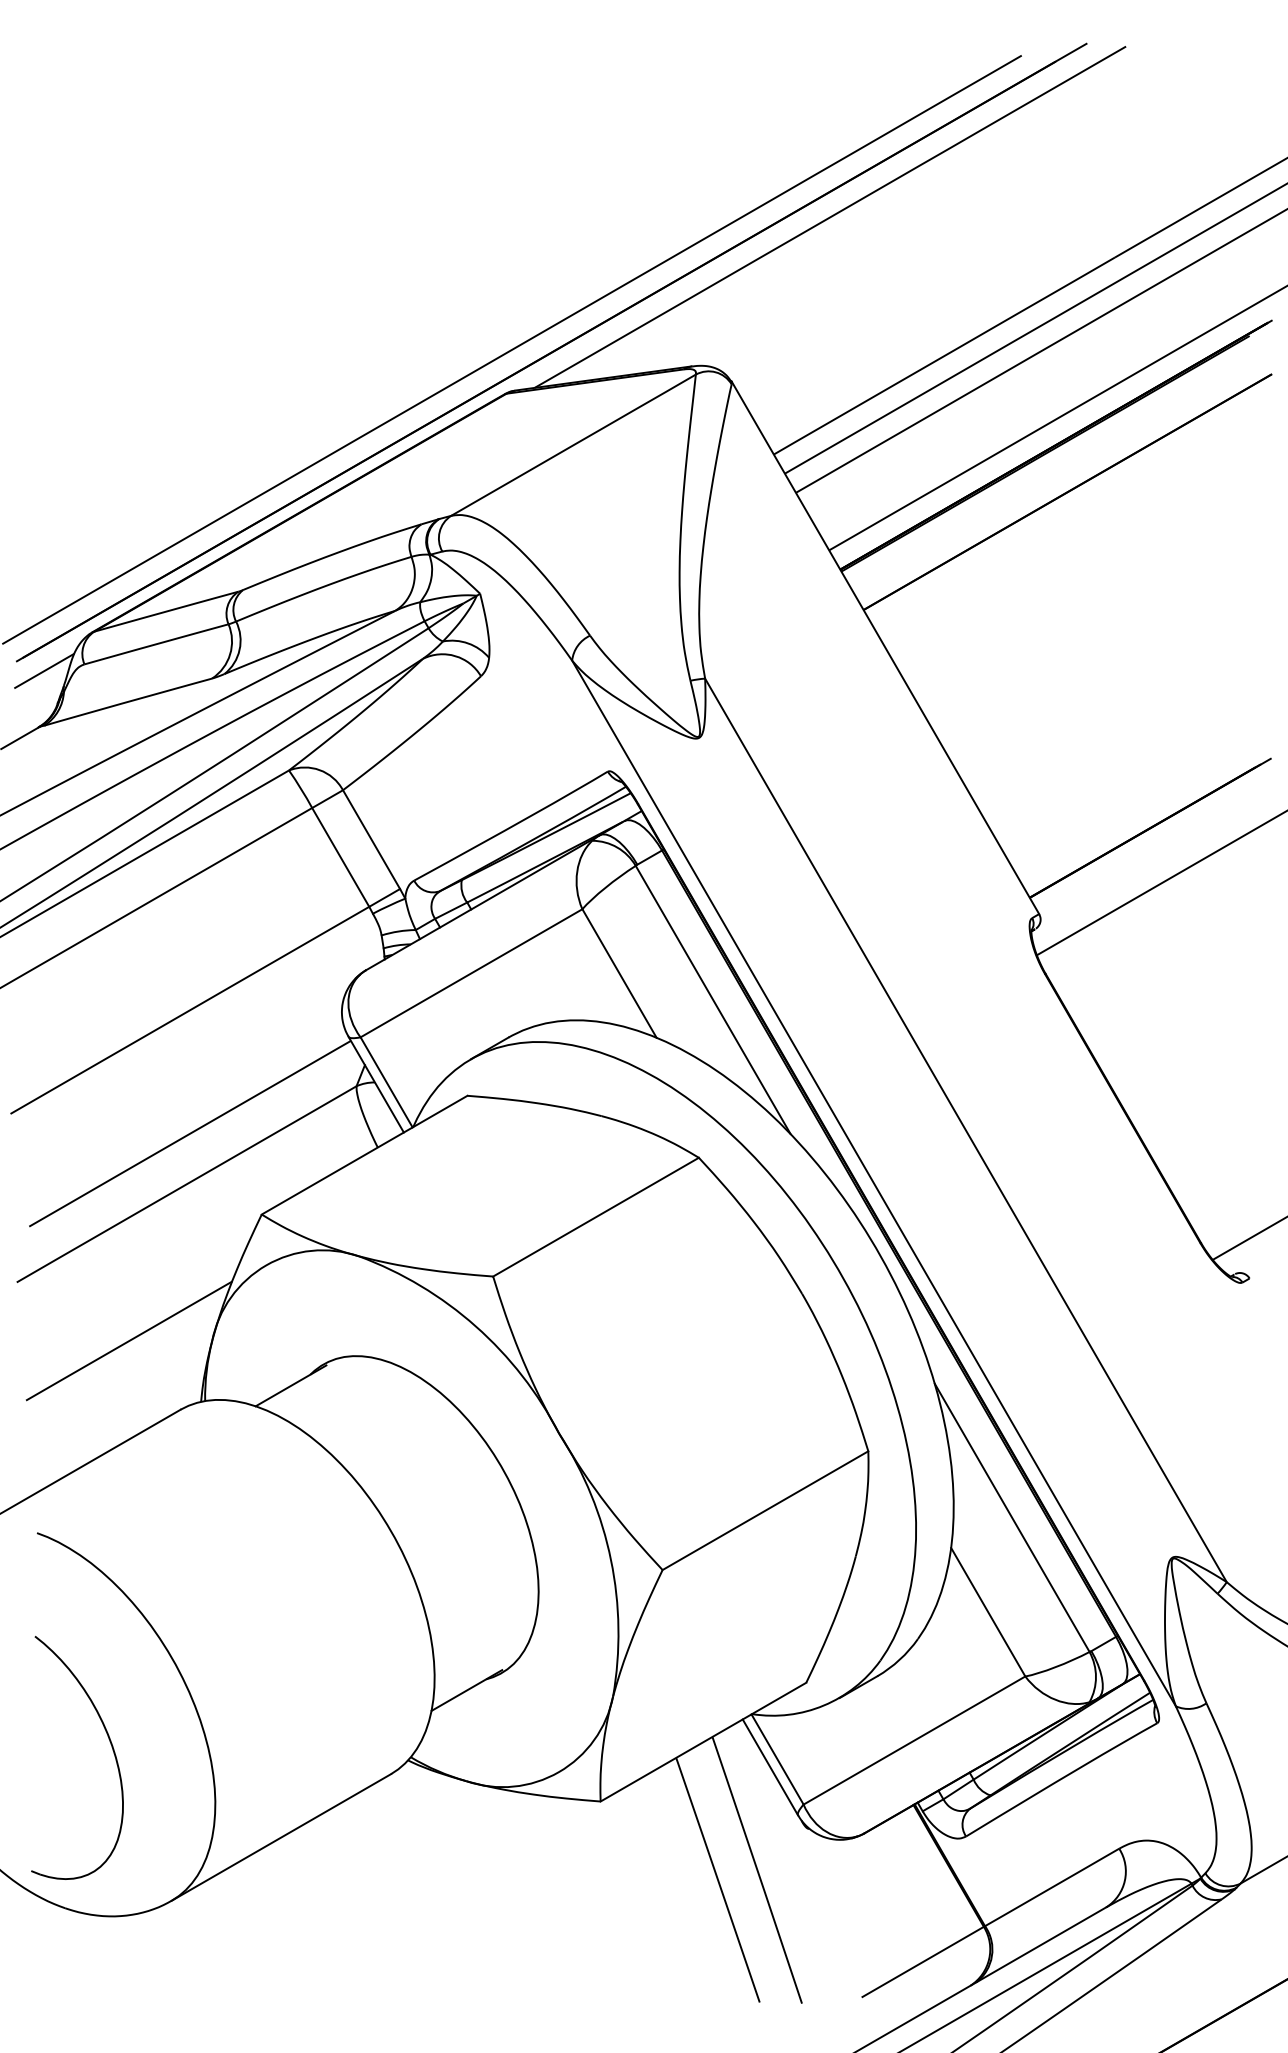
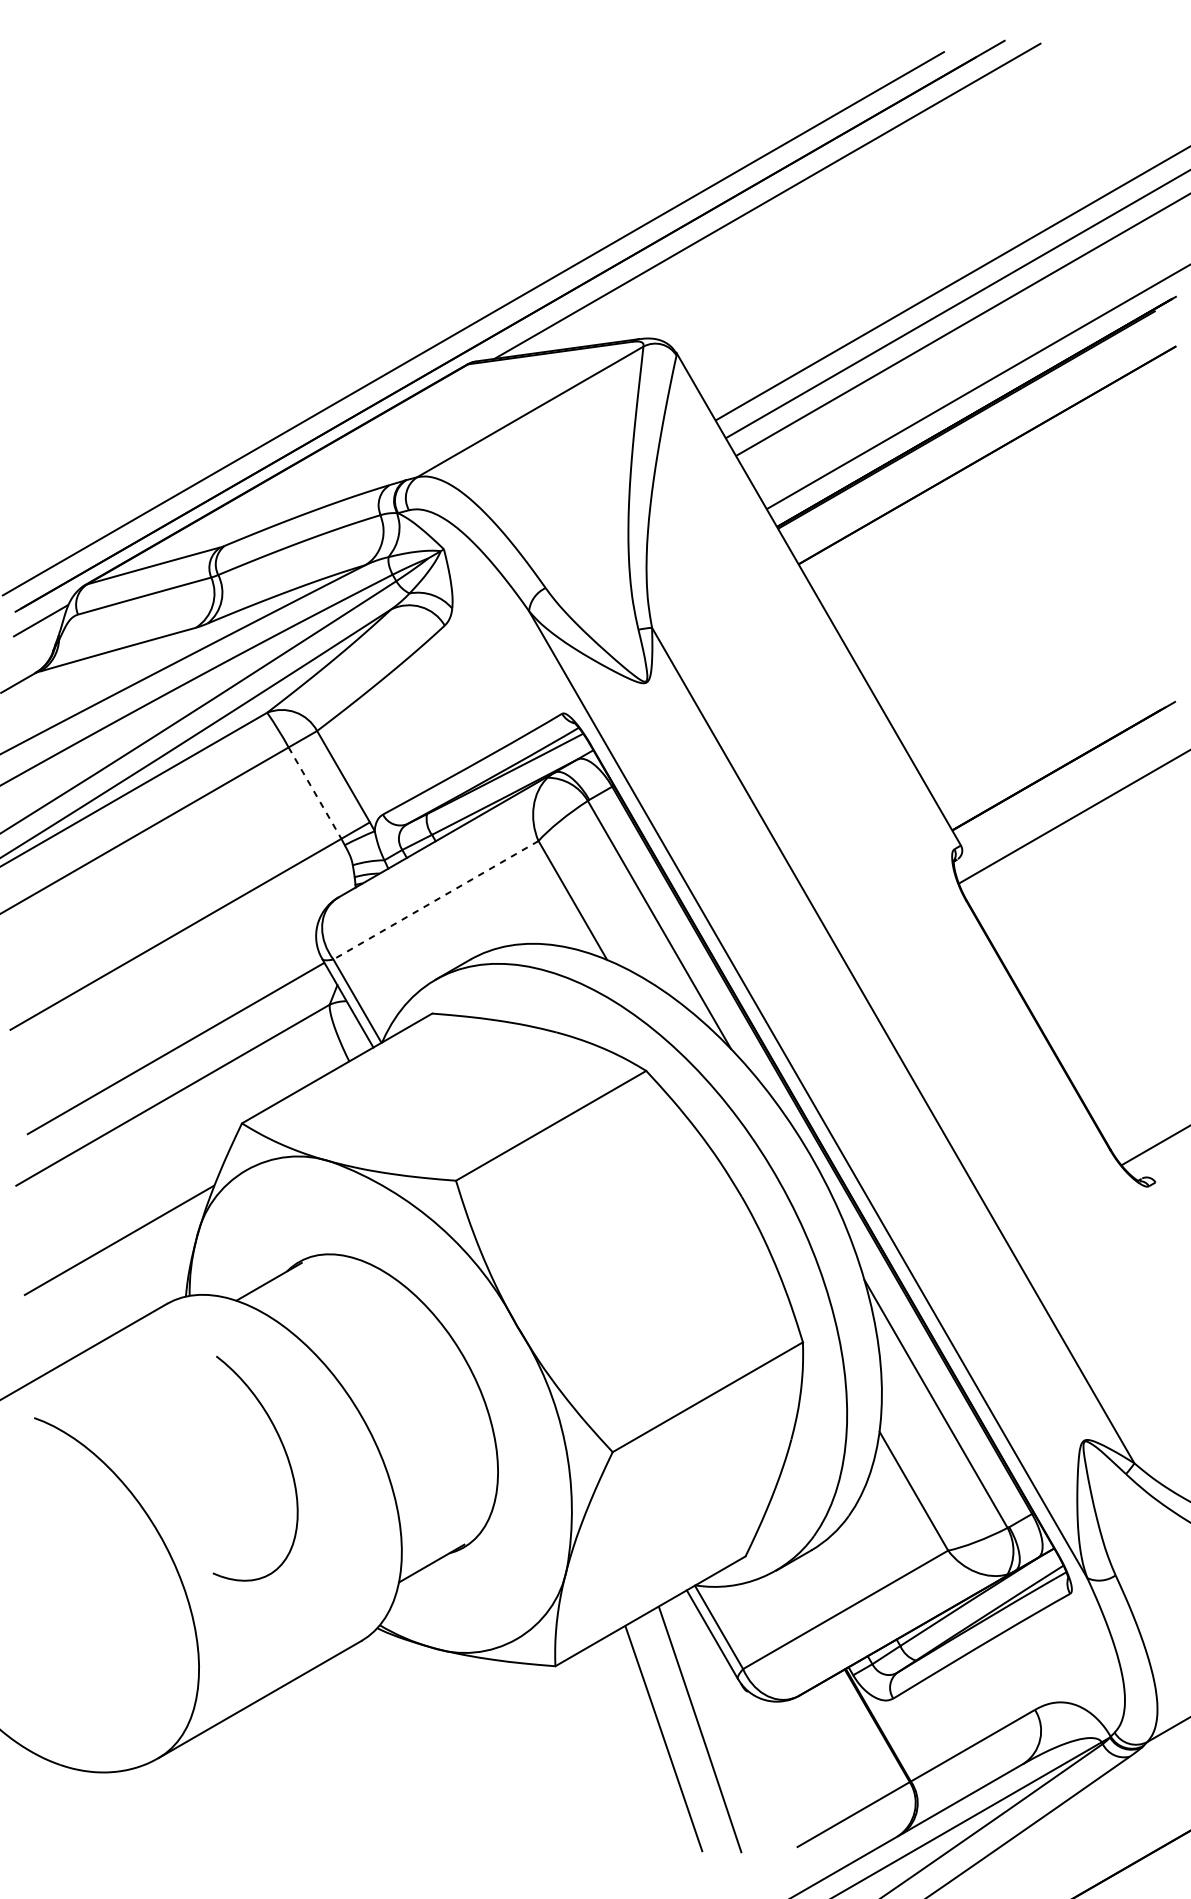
line: (340, 857) -> (314, 793), solid -> dashed
line: (471, 973) -> (435, 900), solid -> dashed
part: (111, 1747) -> (287, 1459), moved

